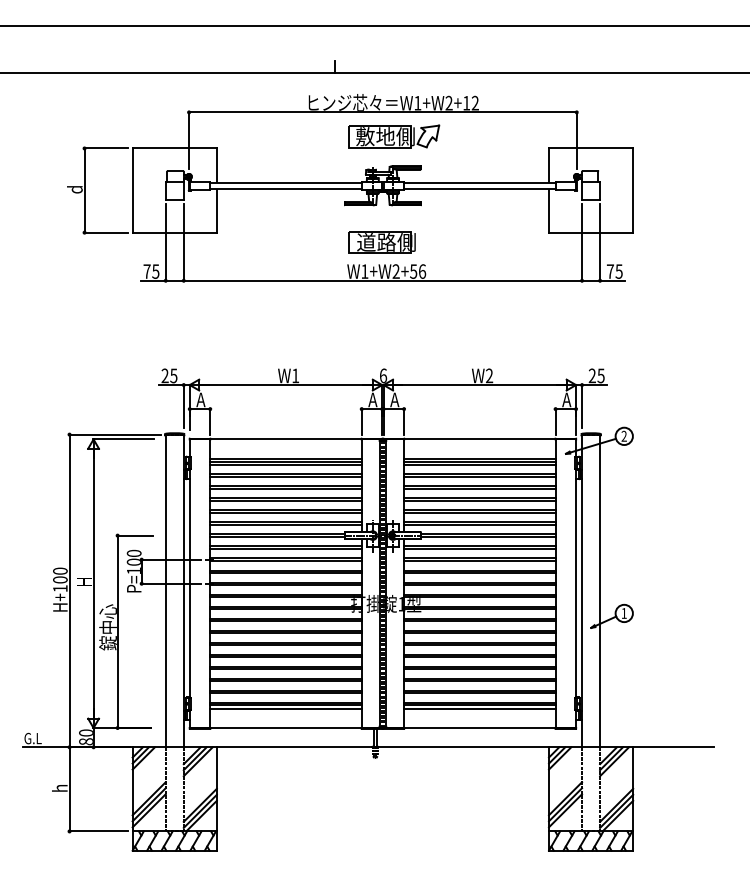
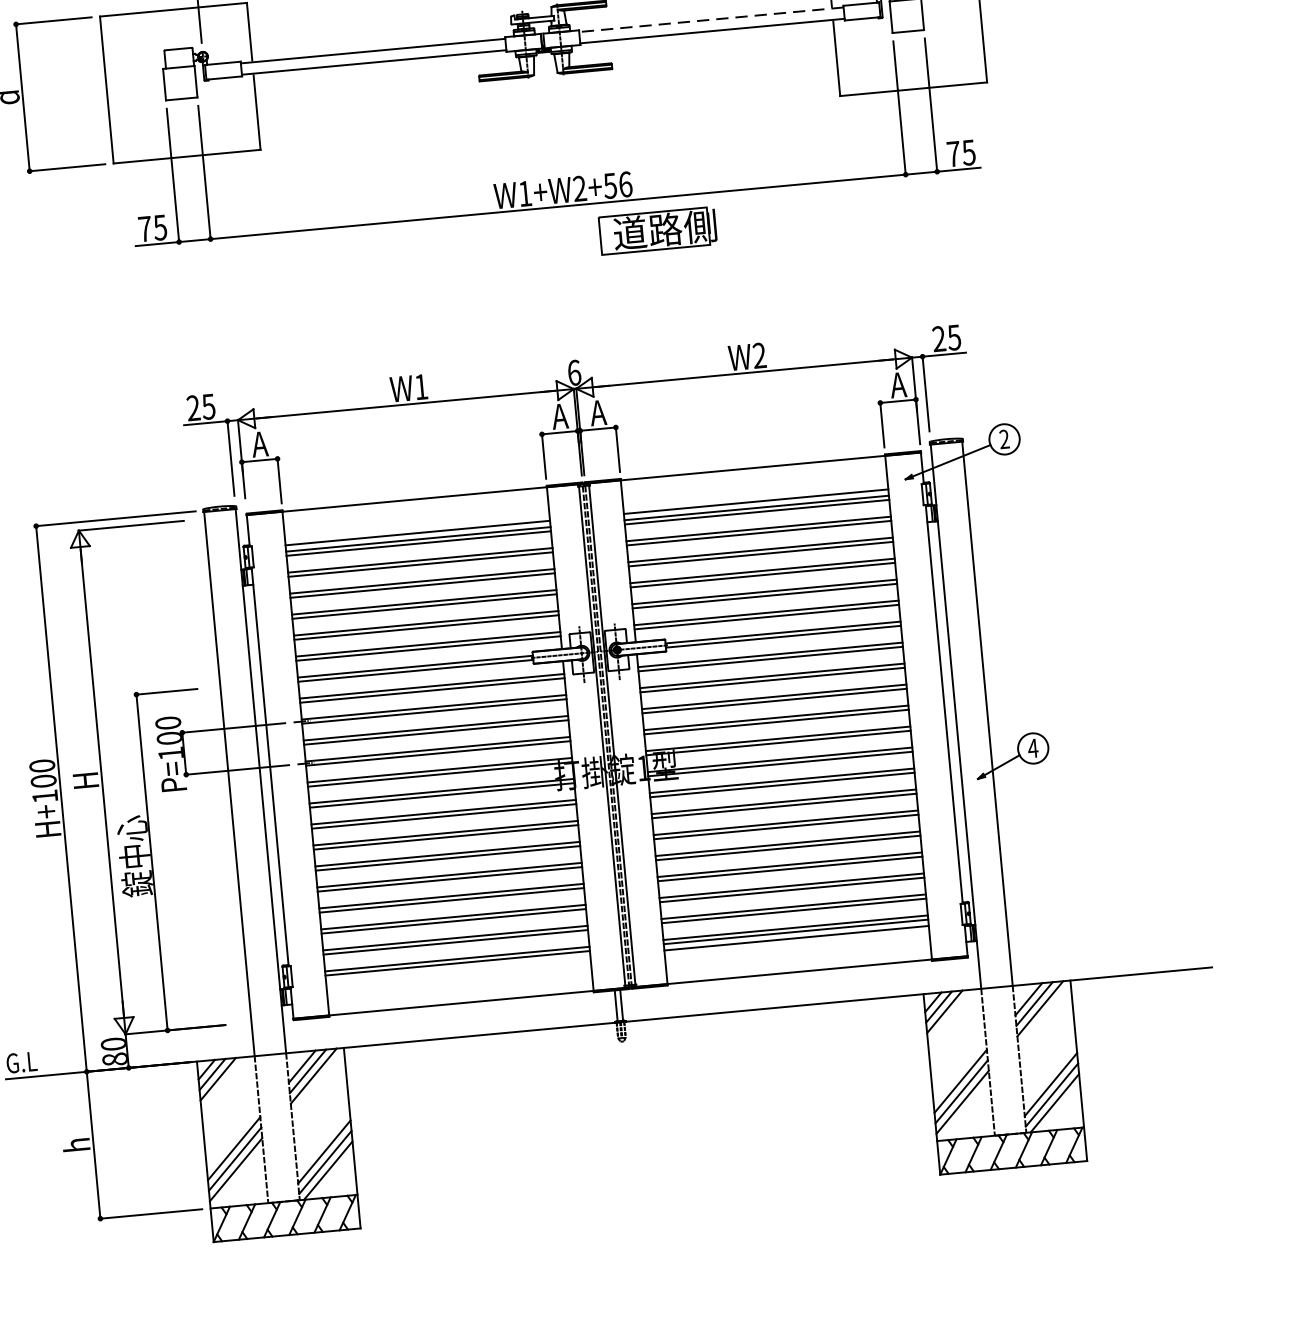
line: (479, 182) -> (710, 19), solid -> dashed
part: (381, 242) -> (656, 230), moved
text: (624, 613) -> (1033, 748), 1 -> 4
line: (285, 708) -> (457, 969), removed

